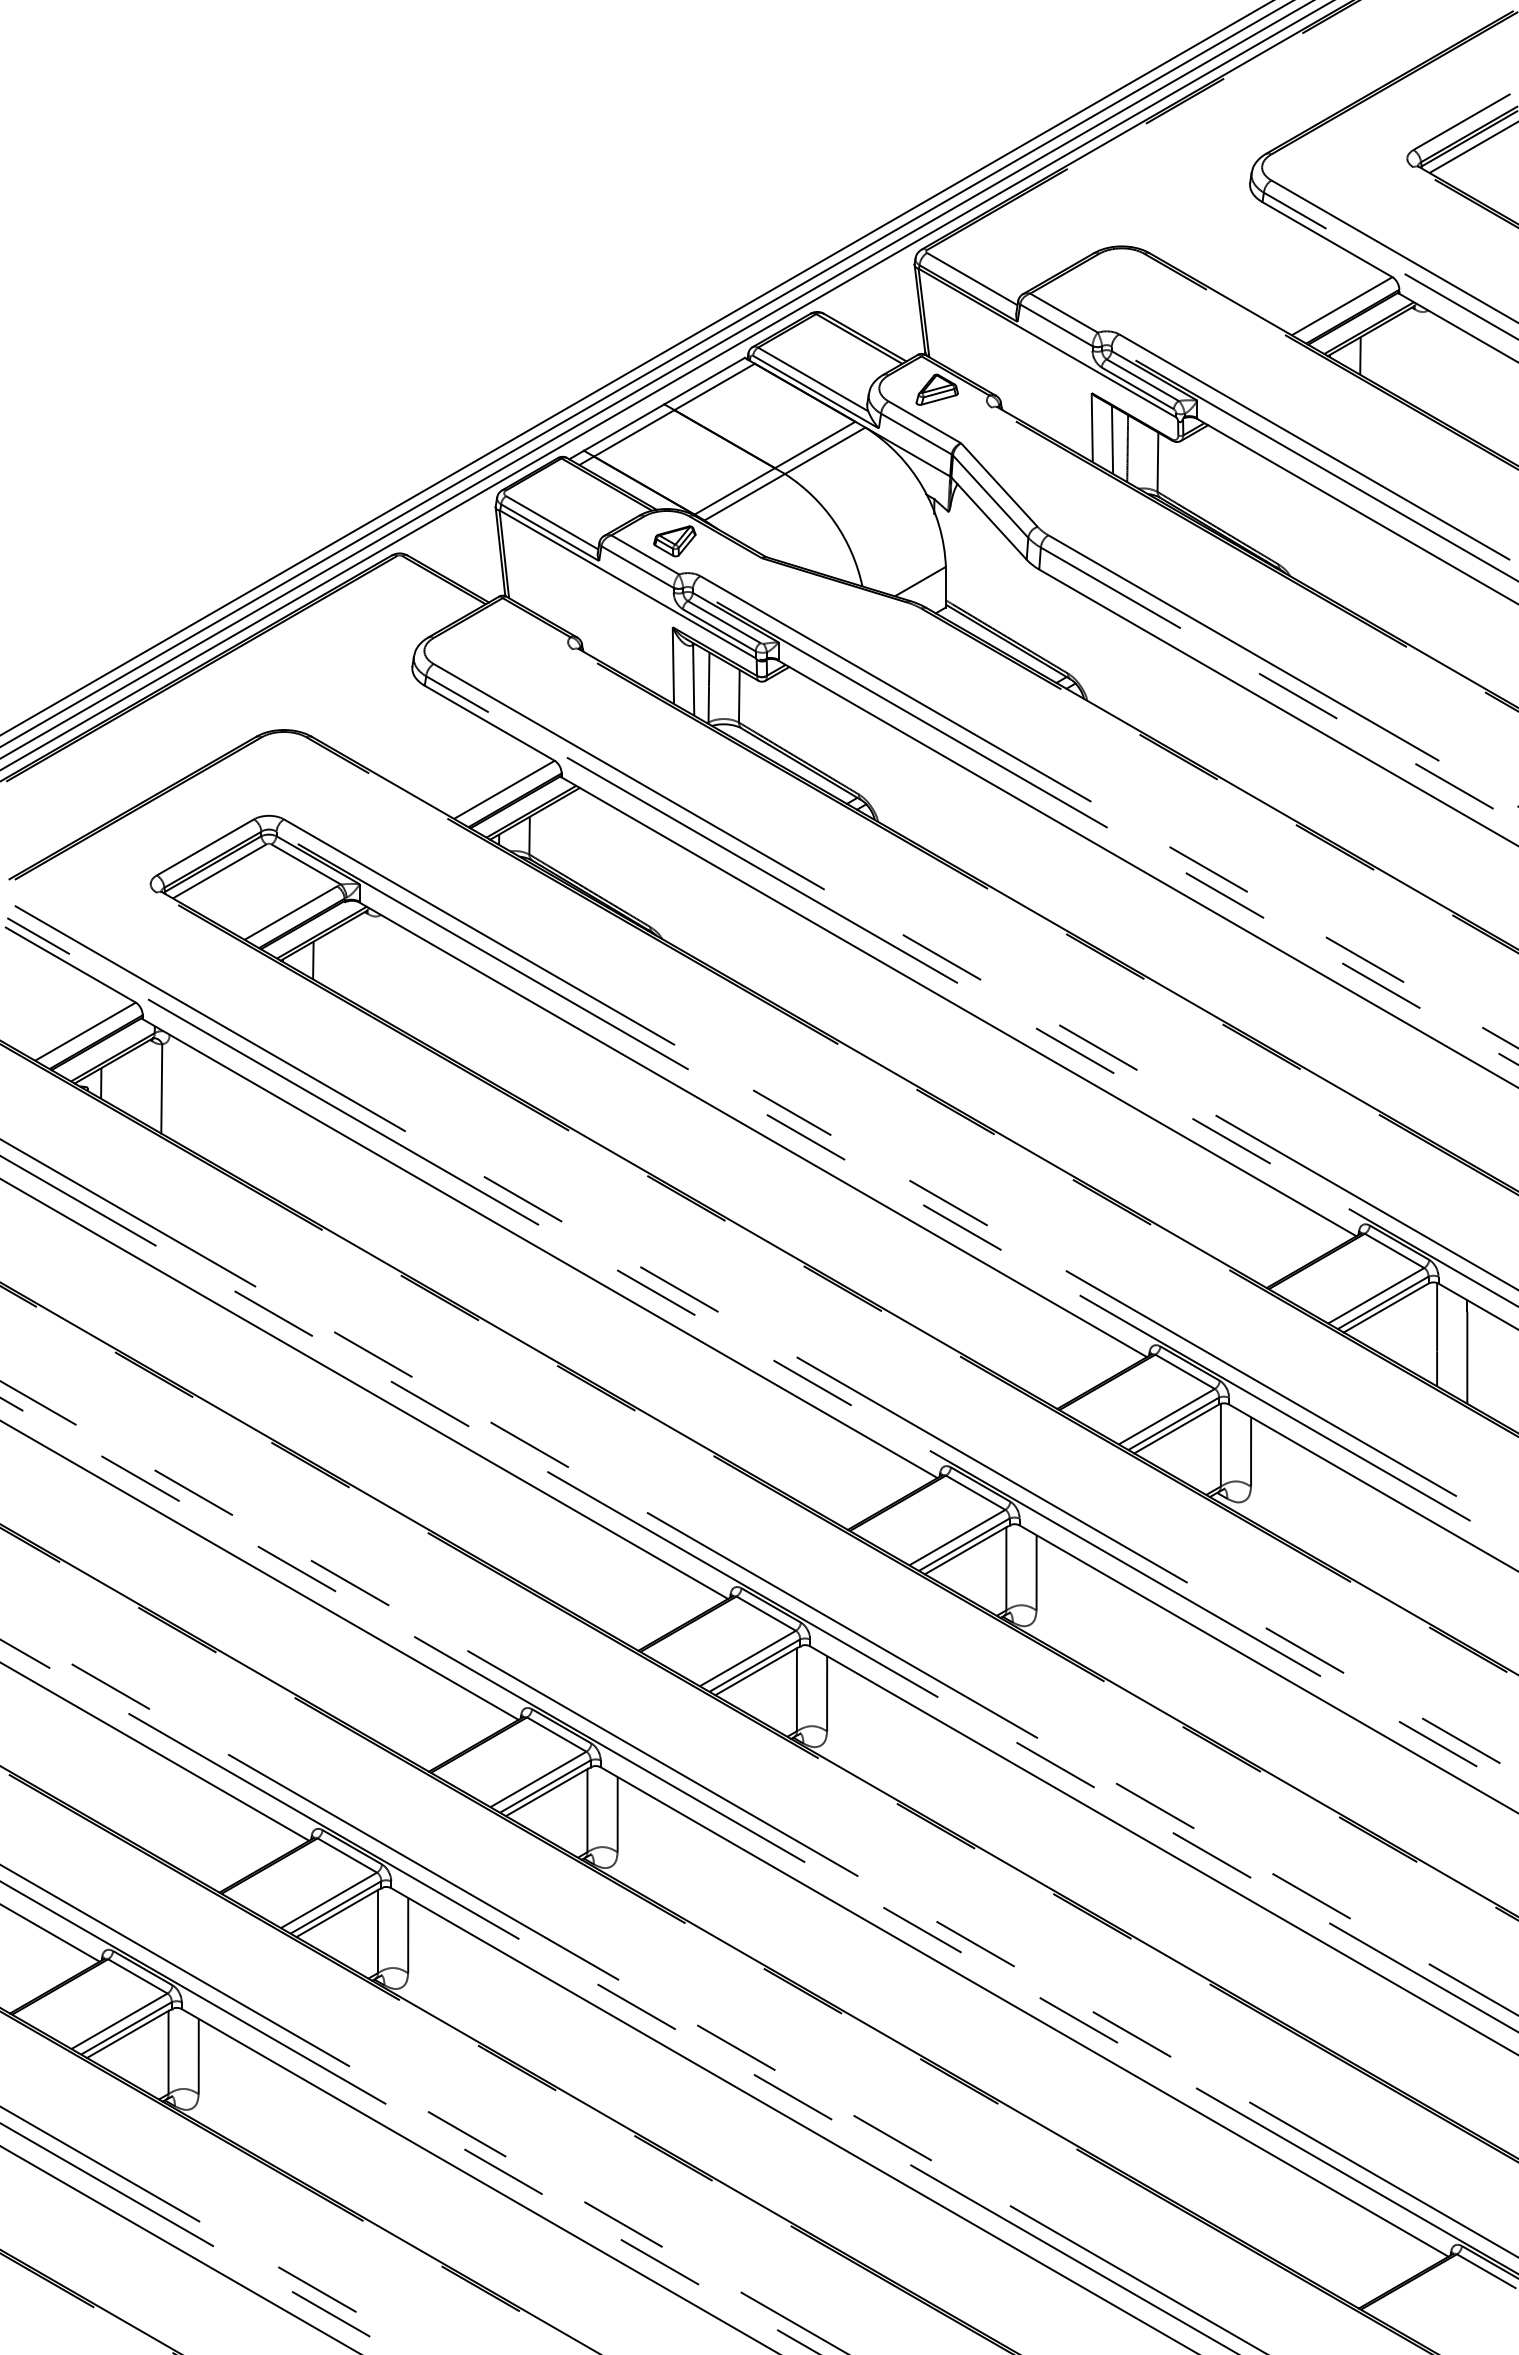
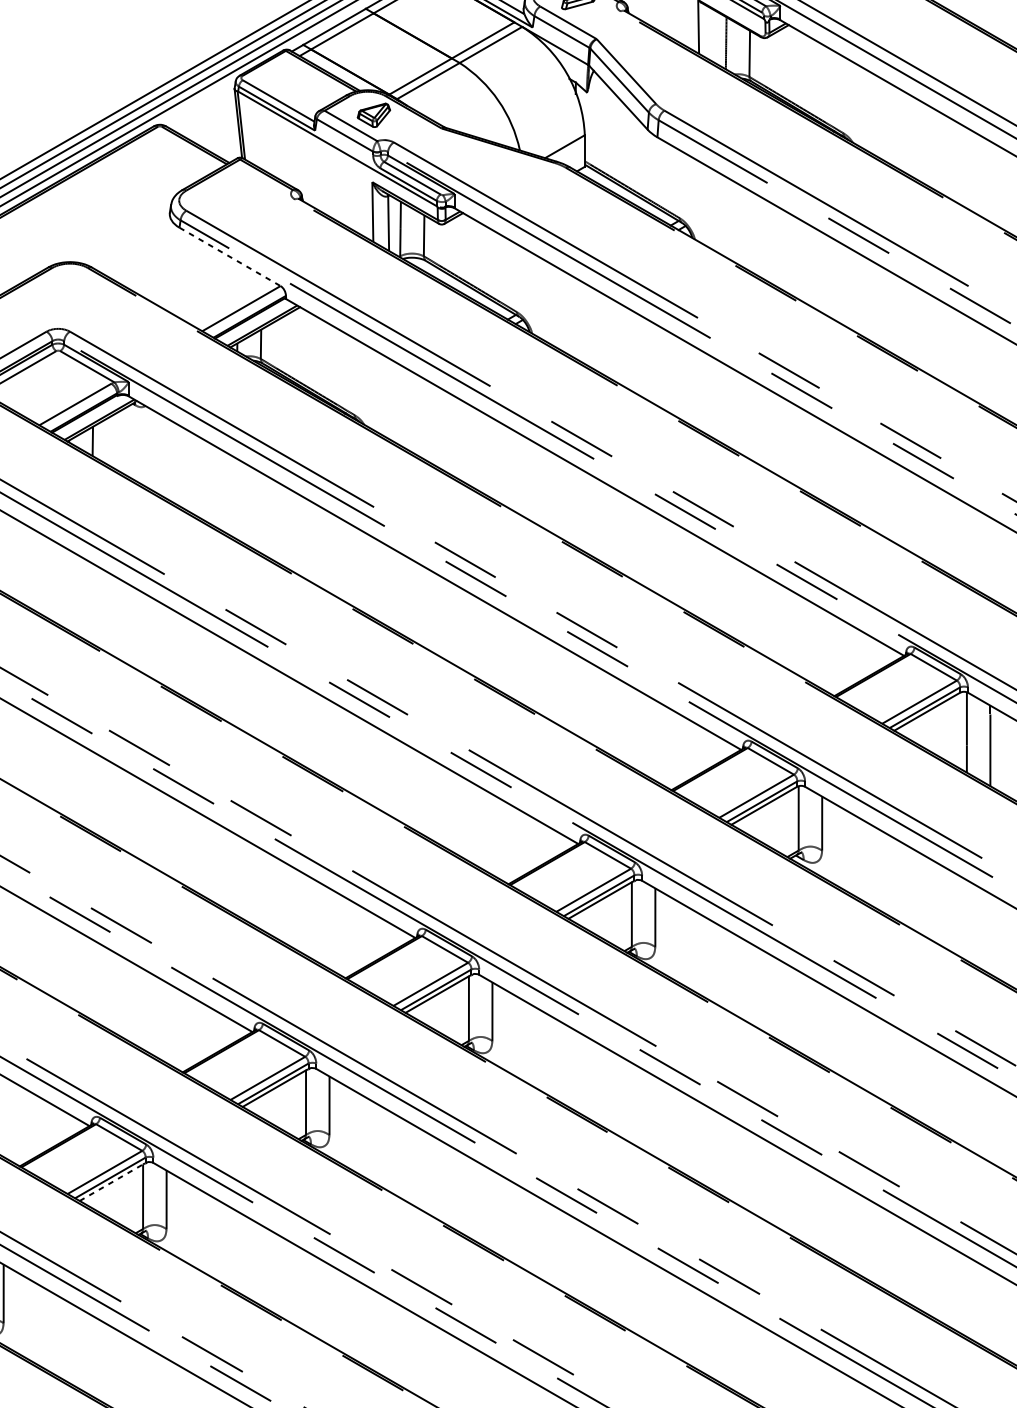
line: (1112, 439) -> (714, 36), removed
line: (490, 723) -> (230, 257), solid -> dashed
line: (337, 1913) -> (111, 1182), solid -> dashed

